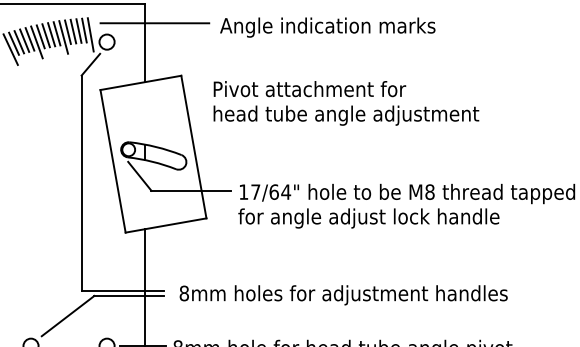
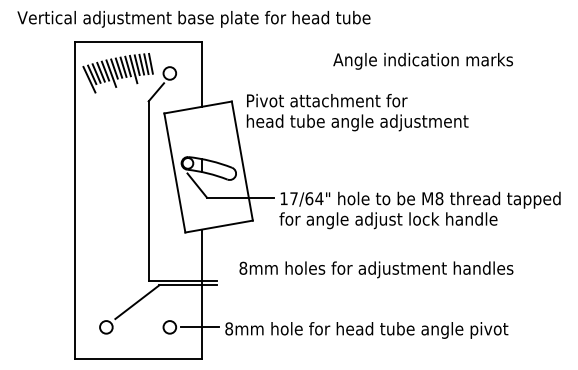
line: (154, 23) -> (209, 57), removed
text: (327, 27) -> (422, 61), moved
line: (89, 34) -> (155, 67), removed
text: (346, 103) -> (357, 112), moved
text: (343, 294) -> (376, 269), moved

